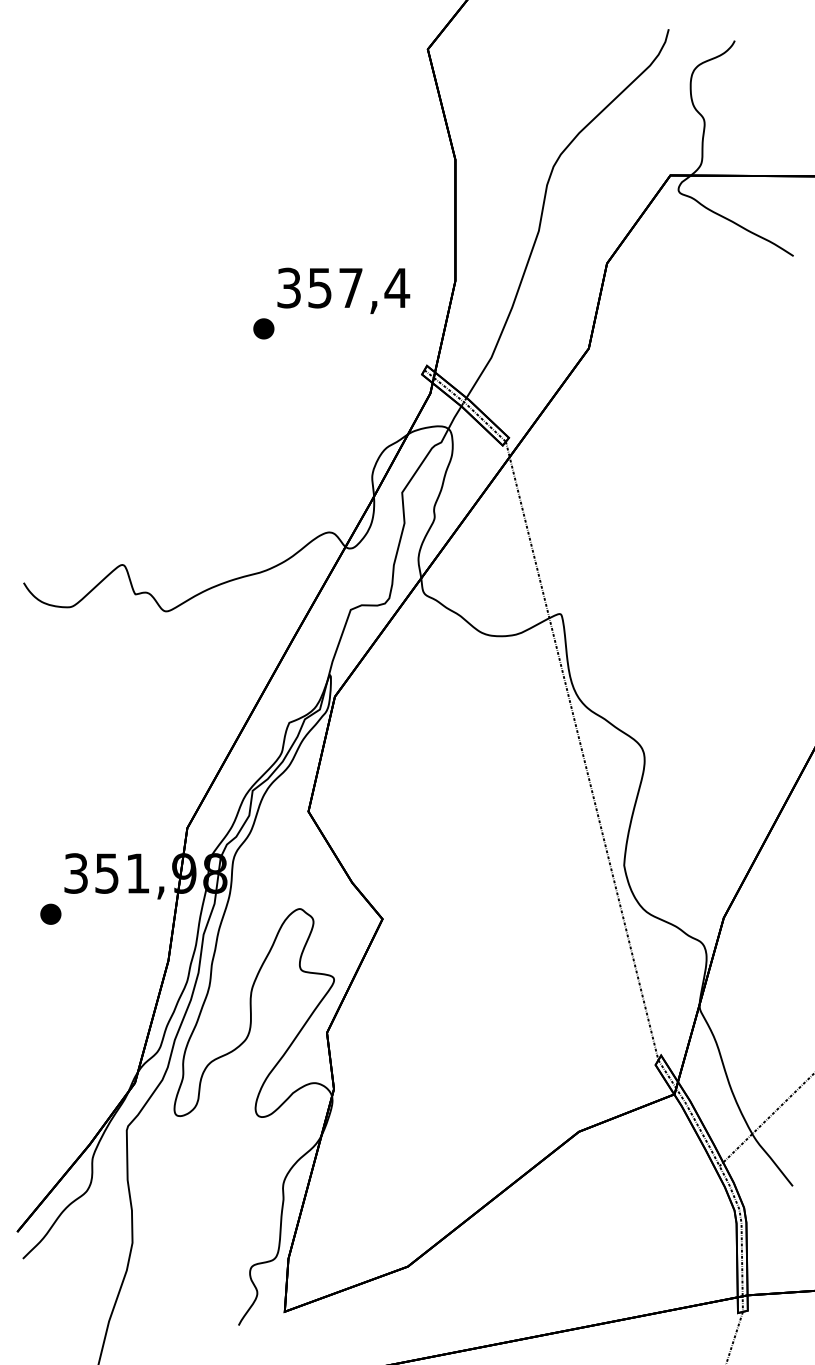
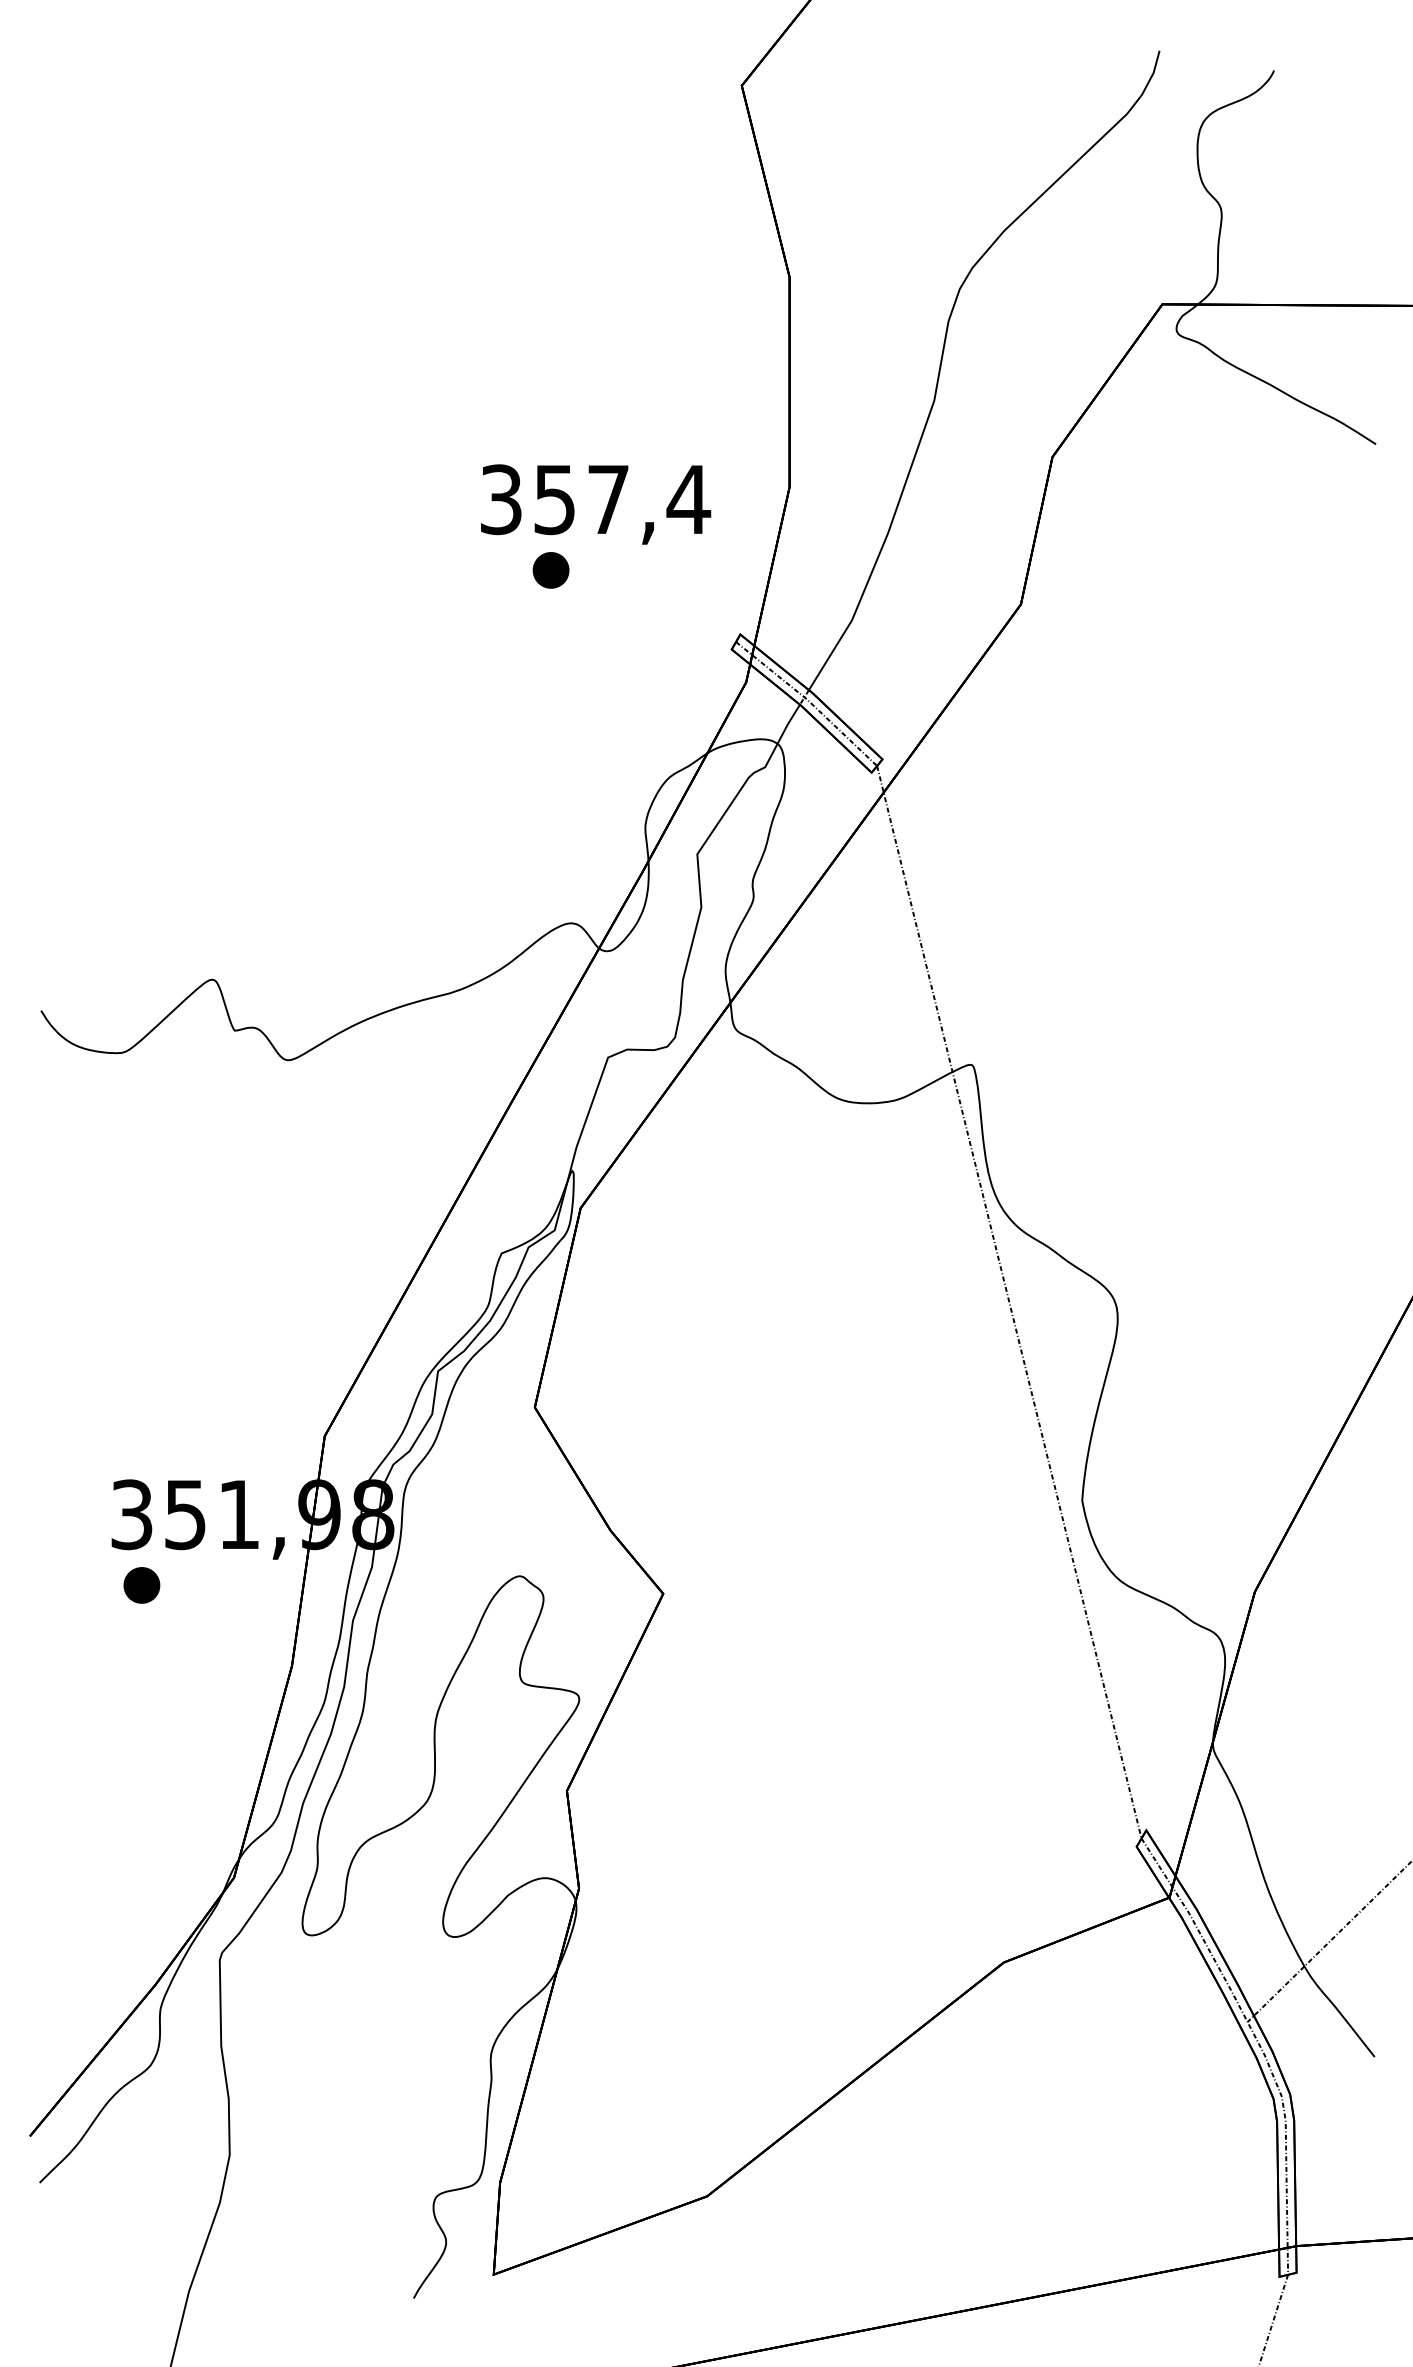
part: (263, 328) -> (550, 569), moved
part: (50, 913) -> (141, 1584), moved

